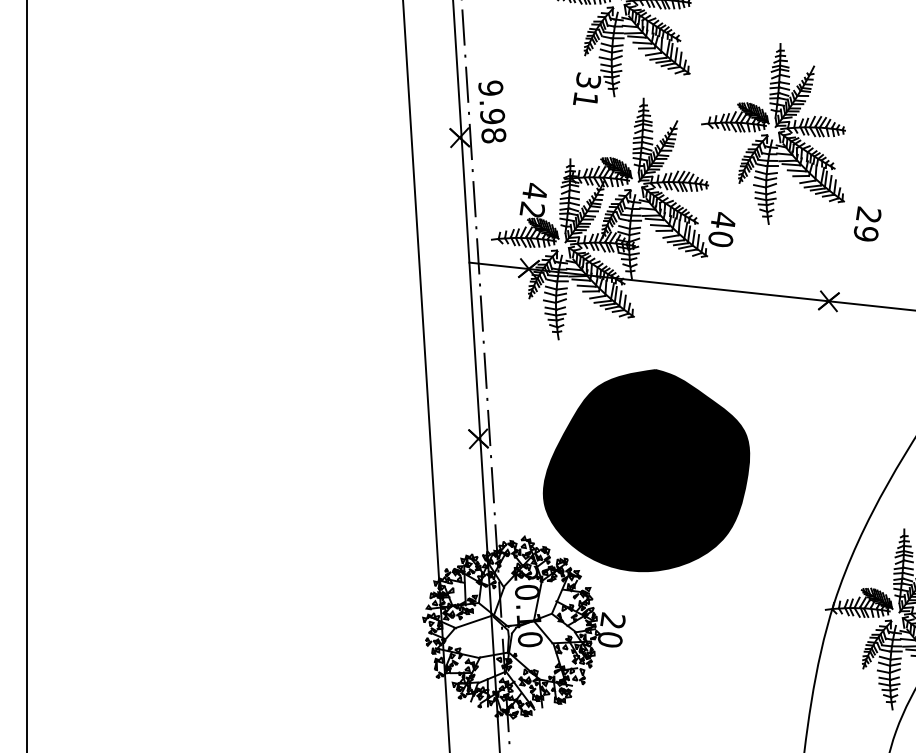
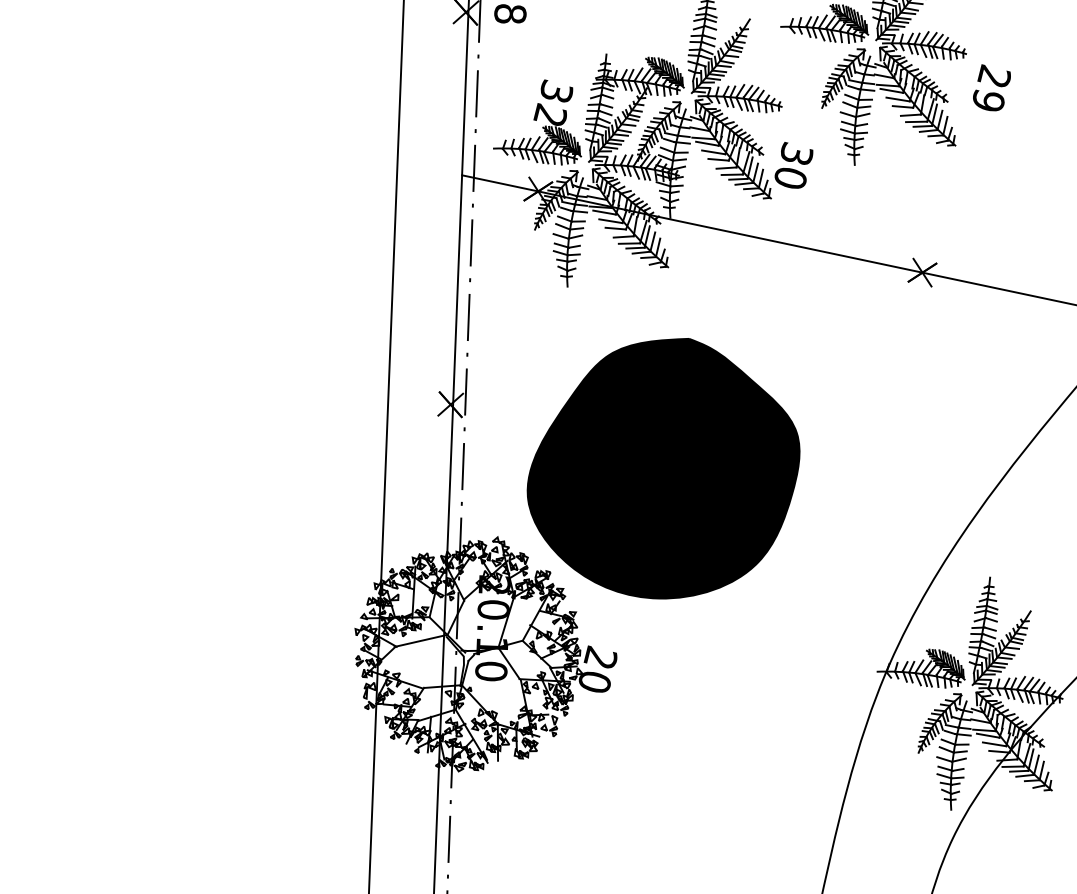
text: (534, 190) -> (555, 90), 42 -> 32
text: (723, 220) -> (796, 154), 40 -> 30
text: (867, 223) -> (991, 87), moved

